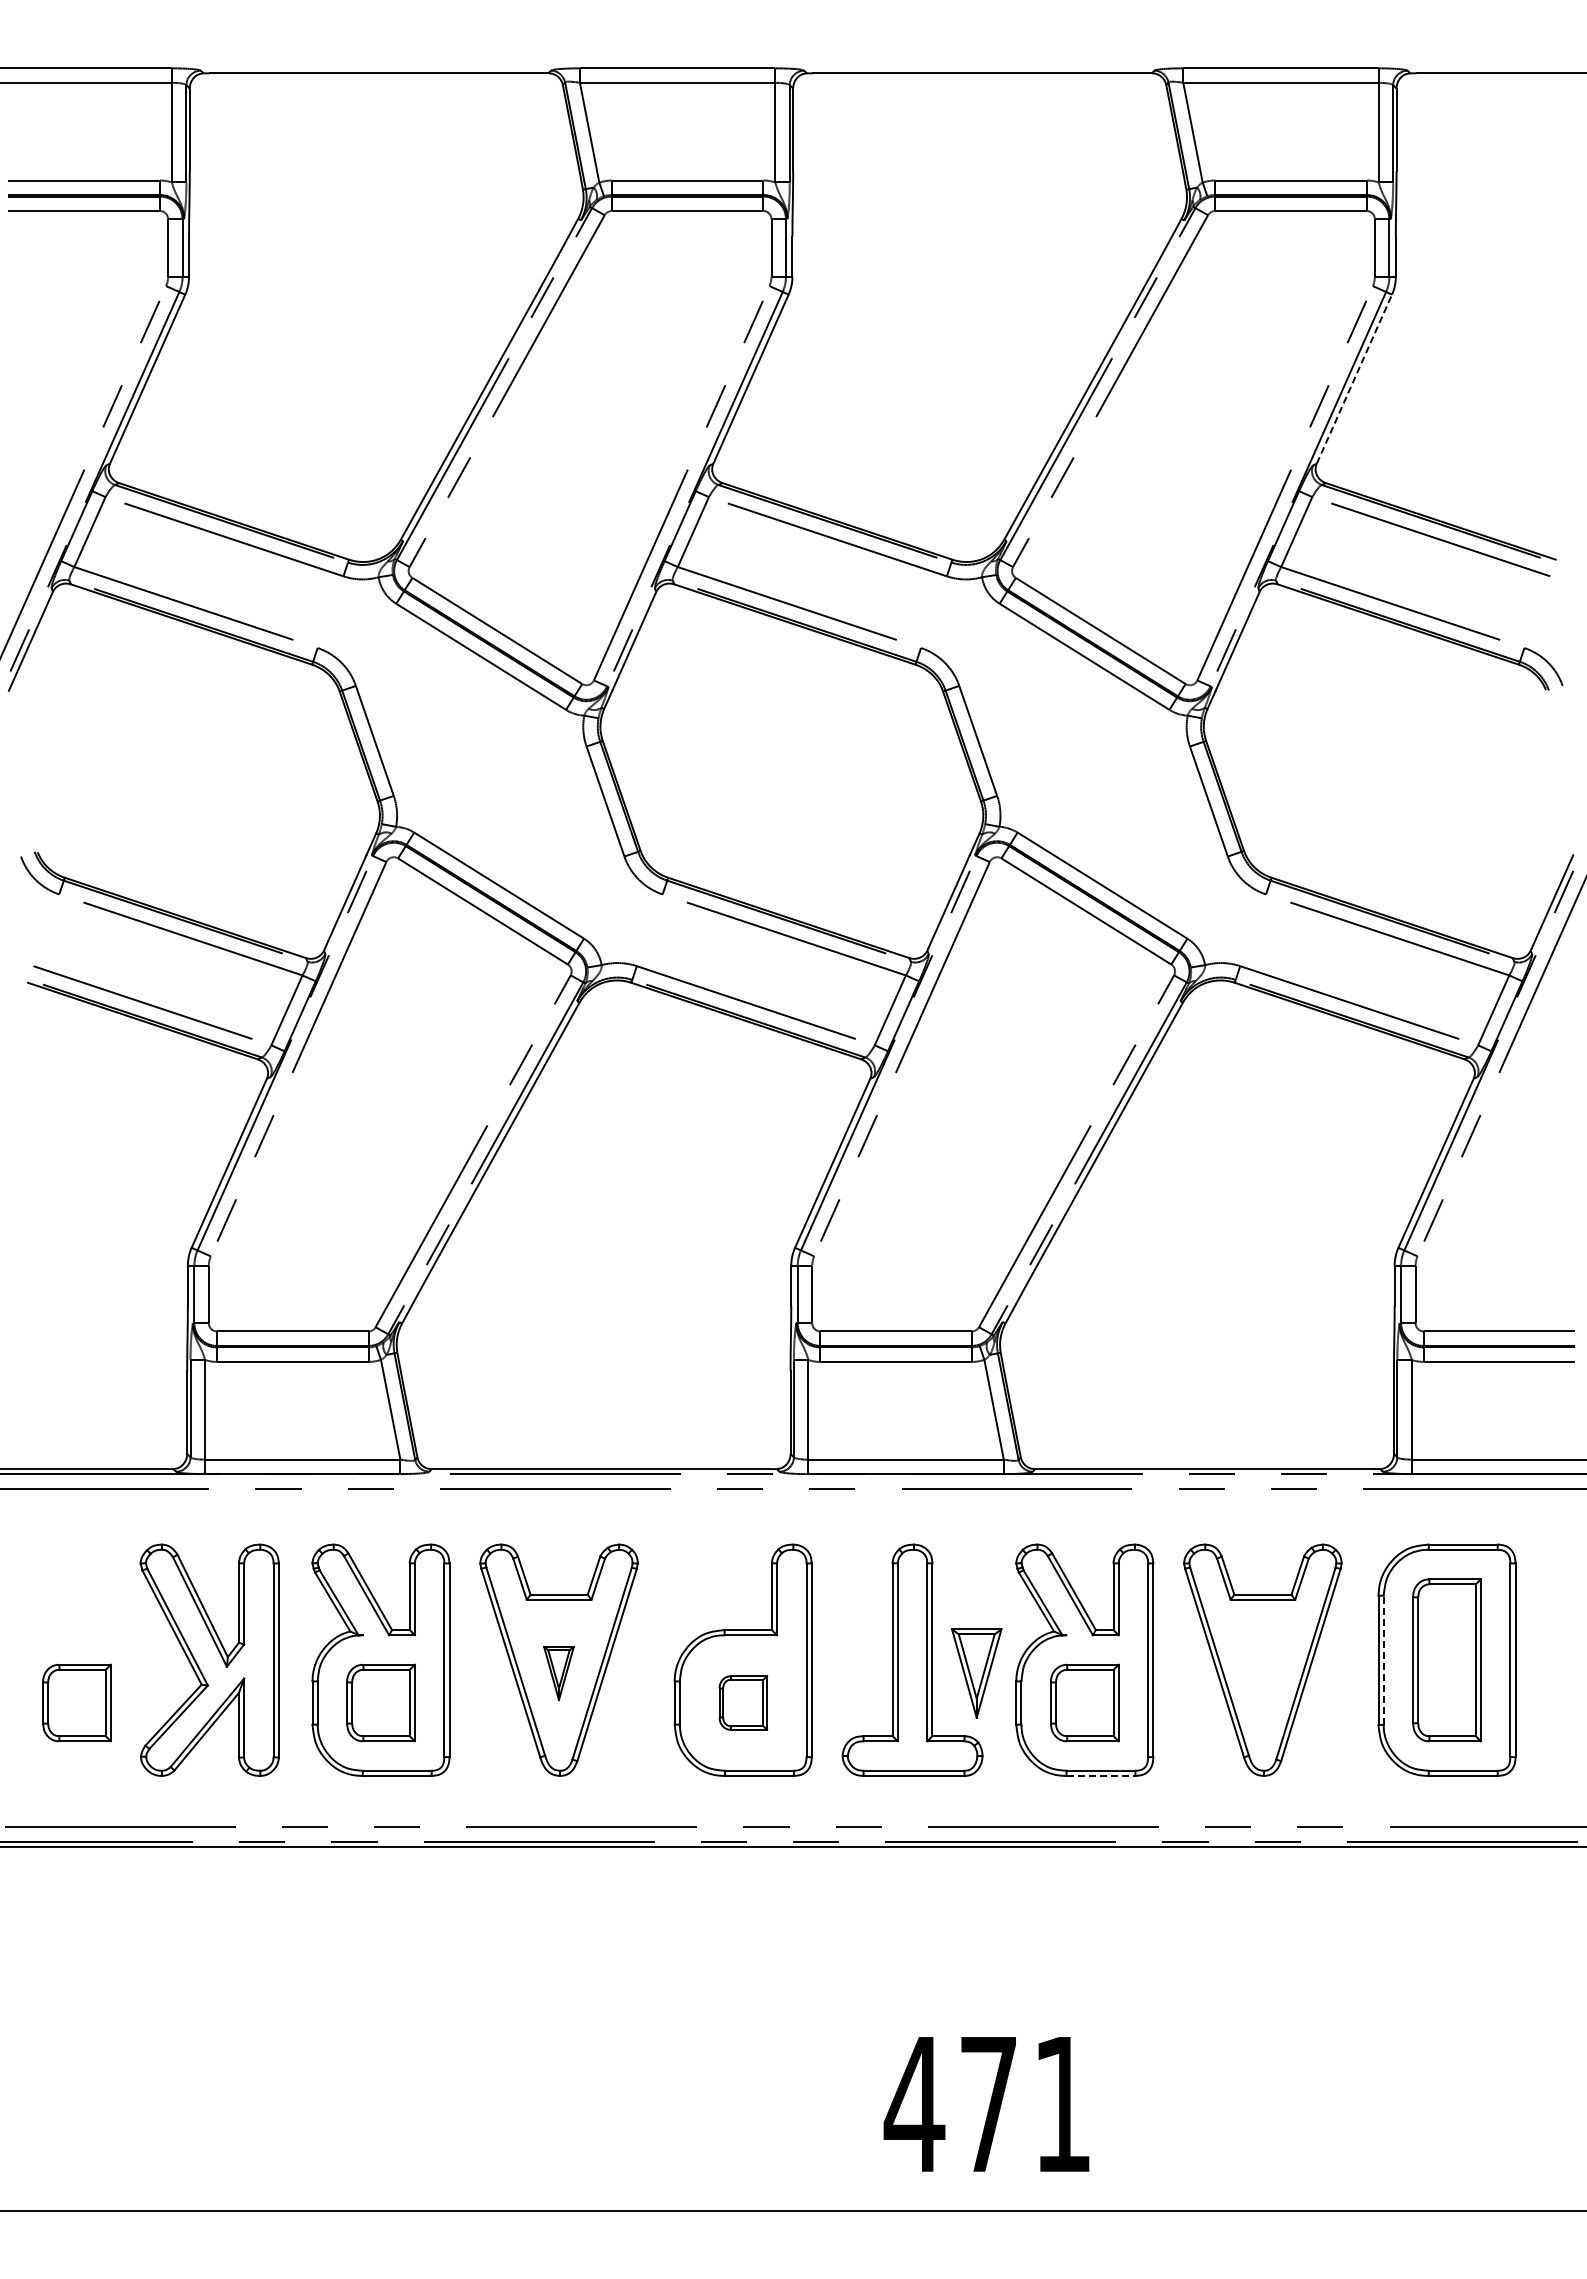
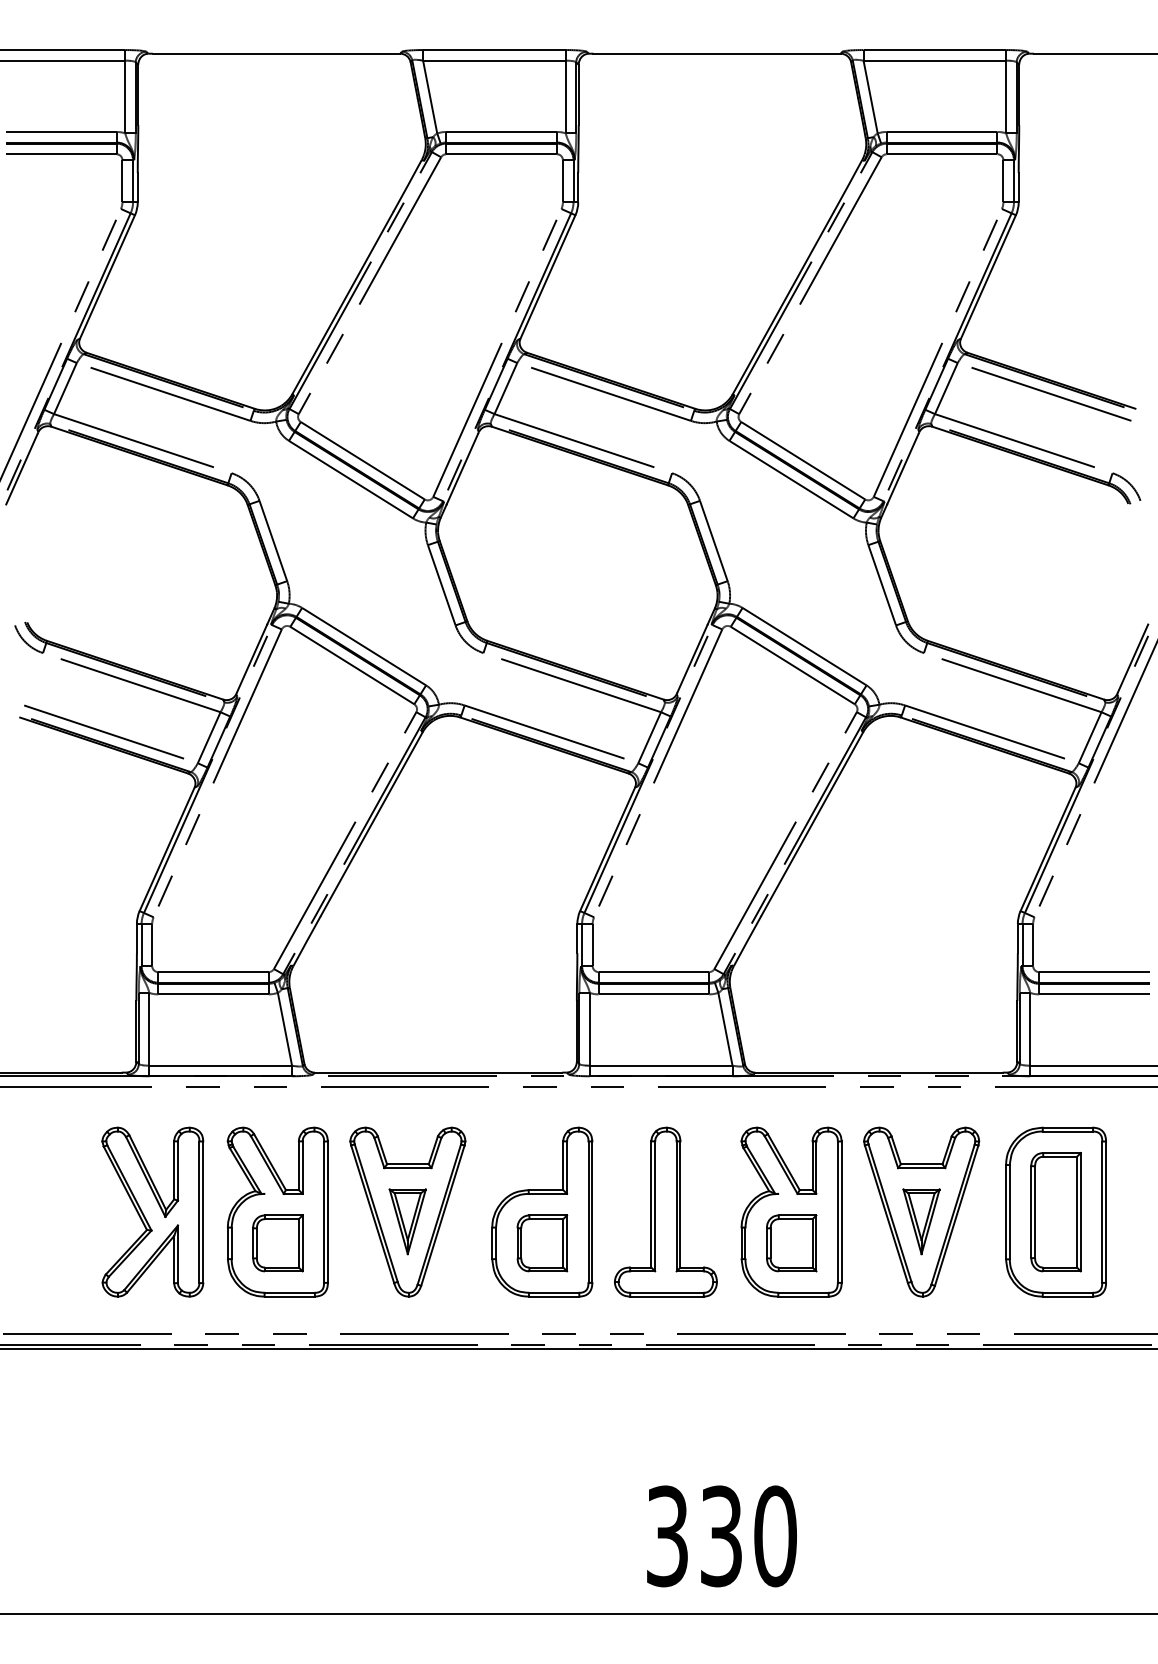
line: (1354, 379) -> (988, 277), dashed -> solid
line: (1383, 1660) -> (1009, 1212), dashed -> solid
part: (558, 1673) -> (407, 1221), size x1.67
part: (976, 1673) -> (921, 1221), moved
part: (76, 1702) -> (55, 1242), removed
part: (743, 1702) -> (542, 1242), size x1.43
line: (1101, 1775) -> (803, 1296), dashed -> solid
text: (987, 2104) -> (720, 1536), 471 -> 330

